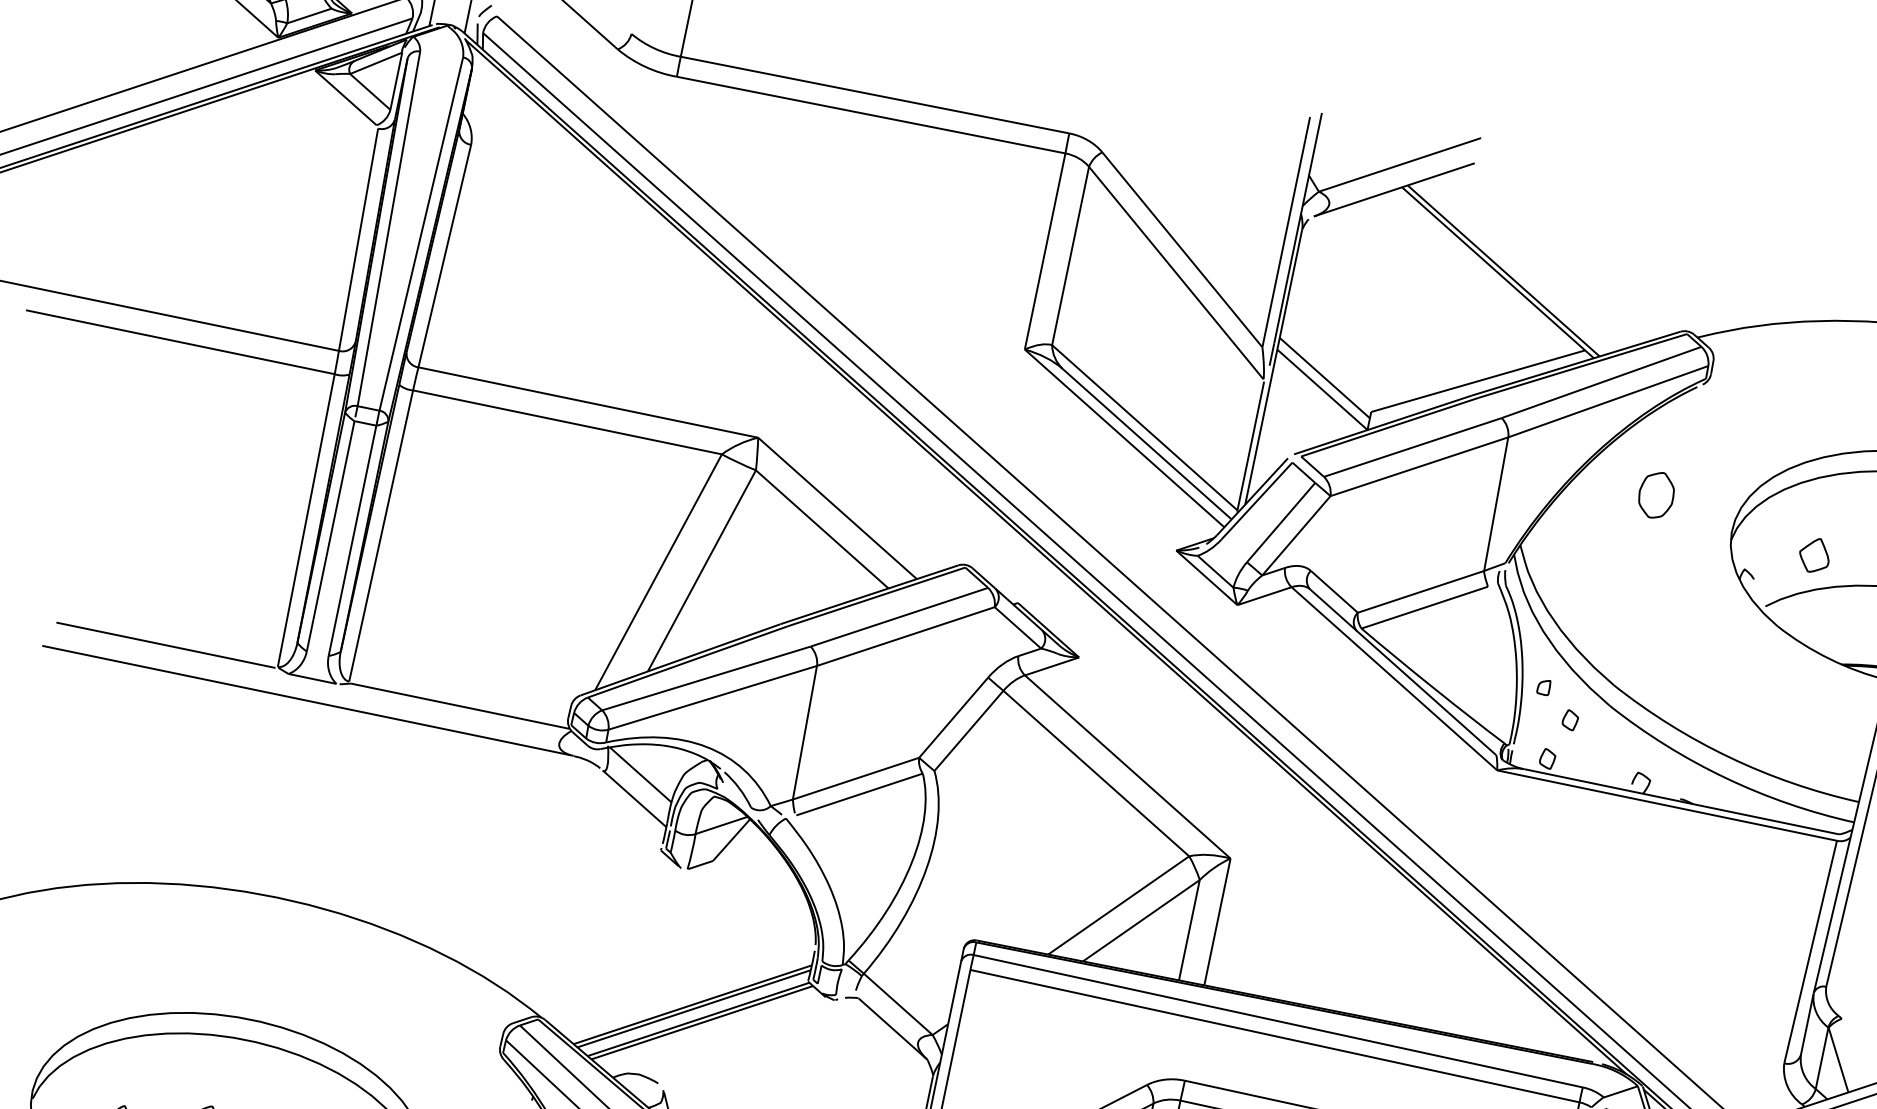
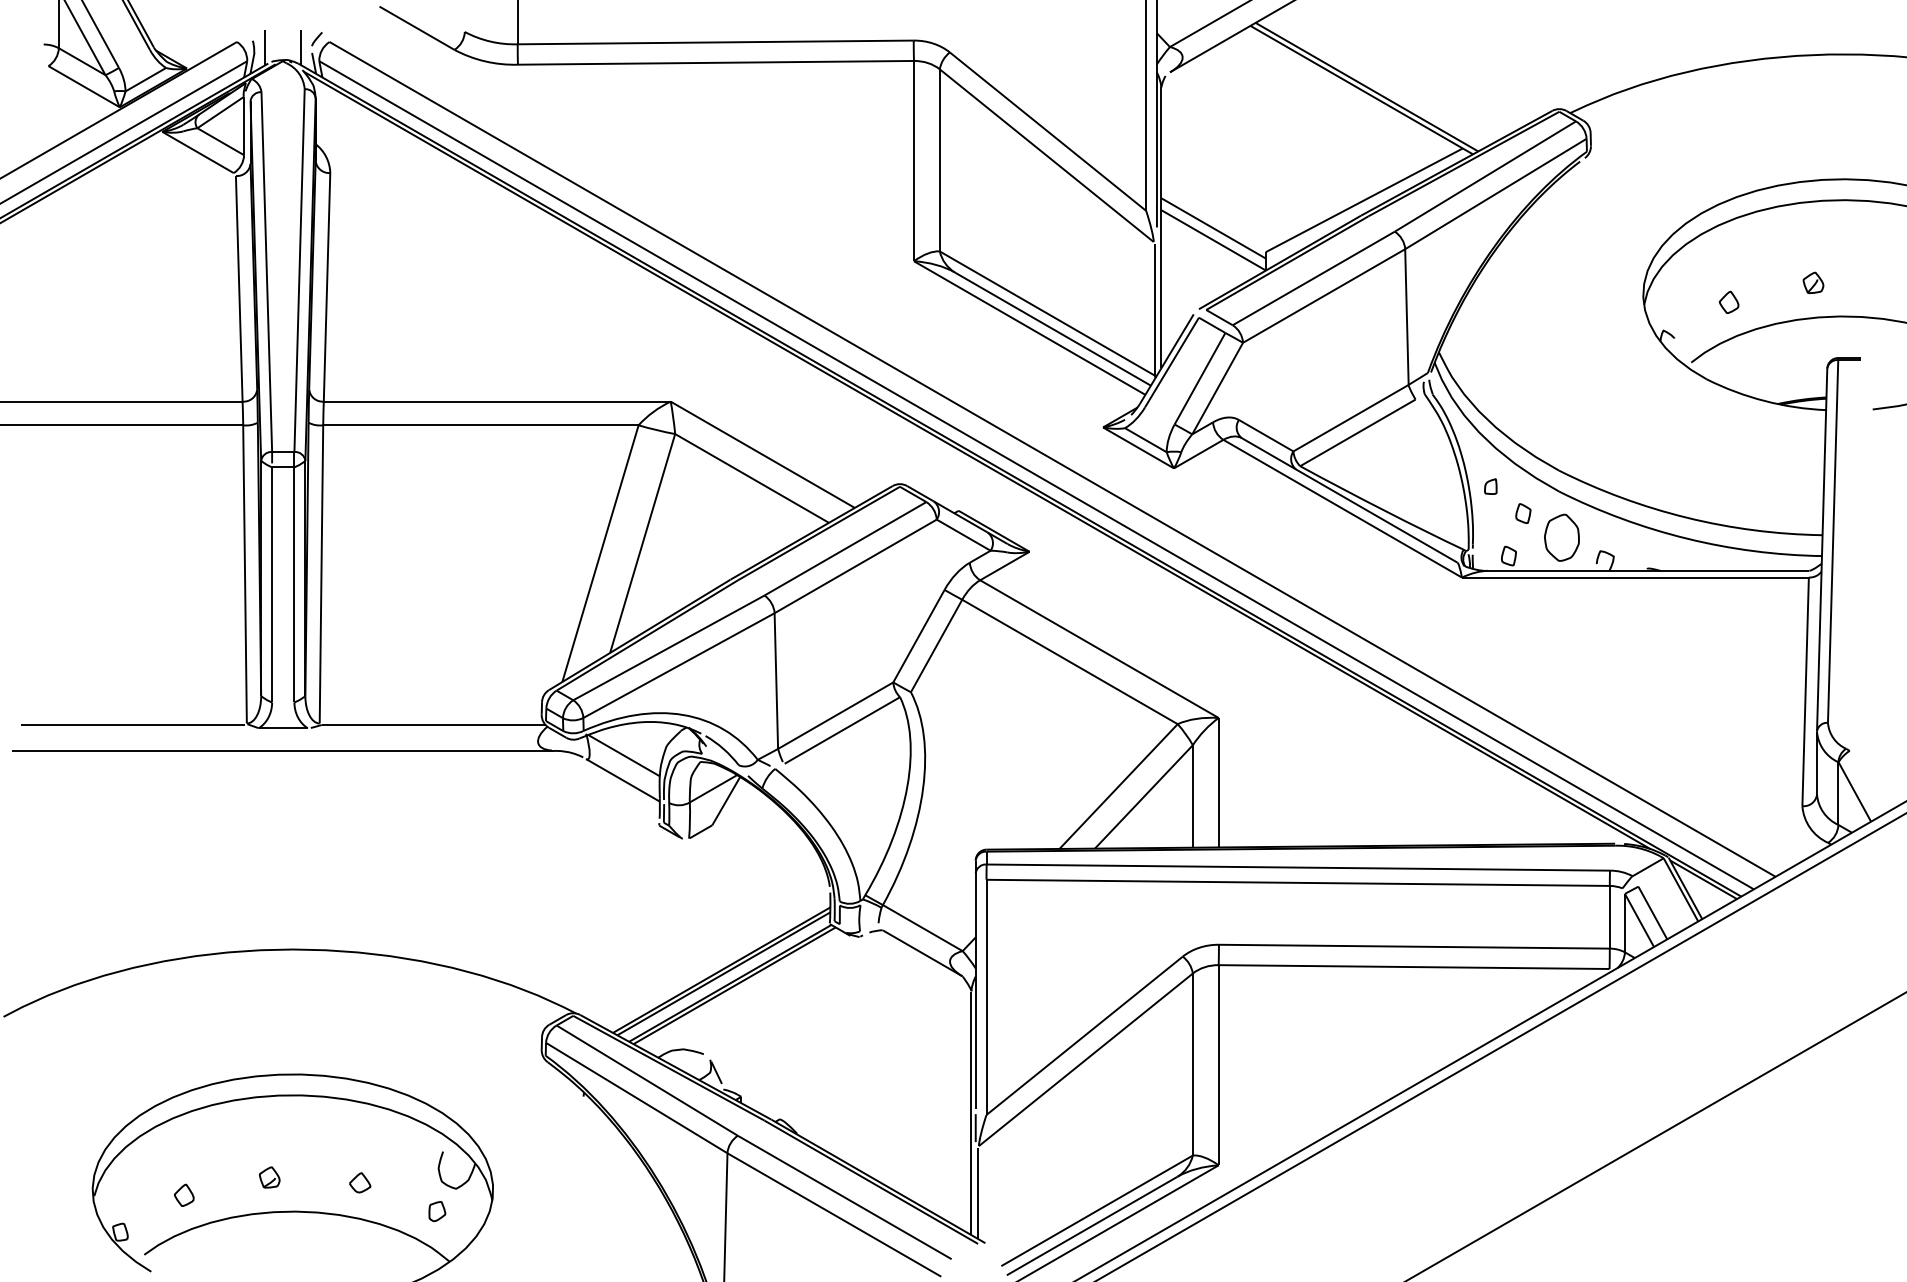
part: (1656, 494) -> (1561, 537), moved
part: (1814, 554) -> (1728, 301), size x0.62

